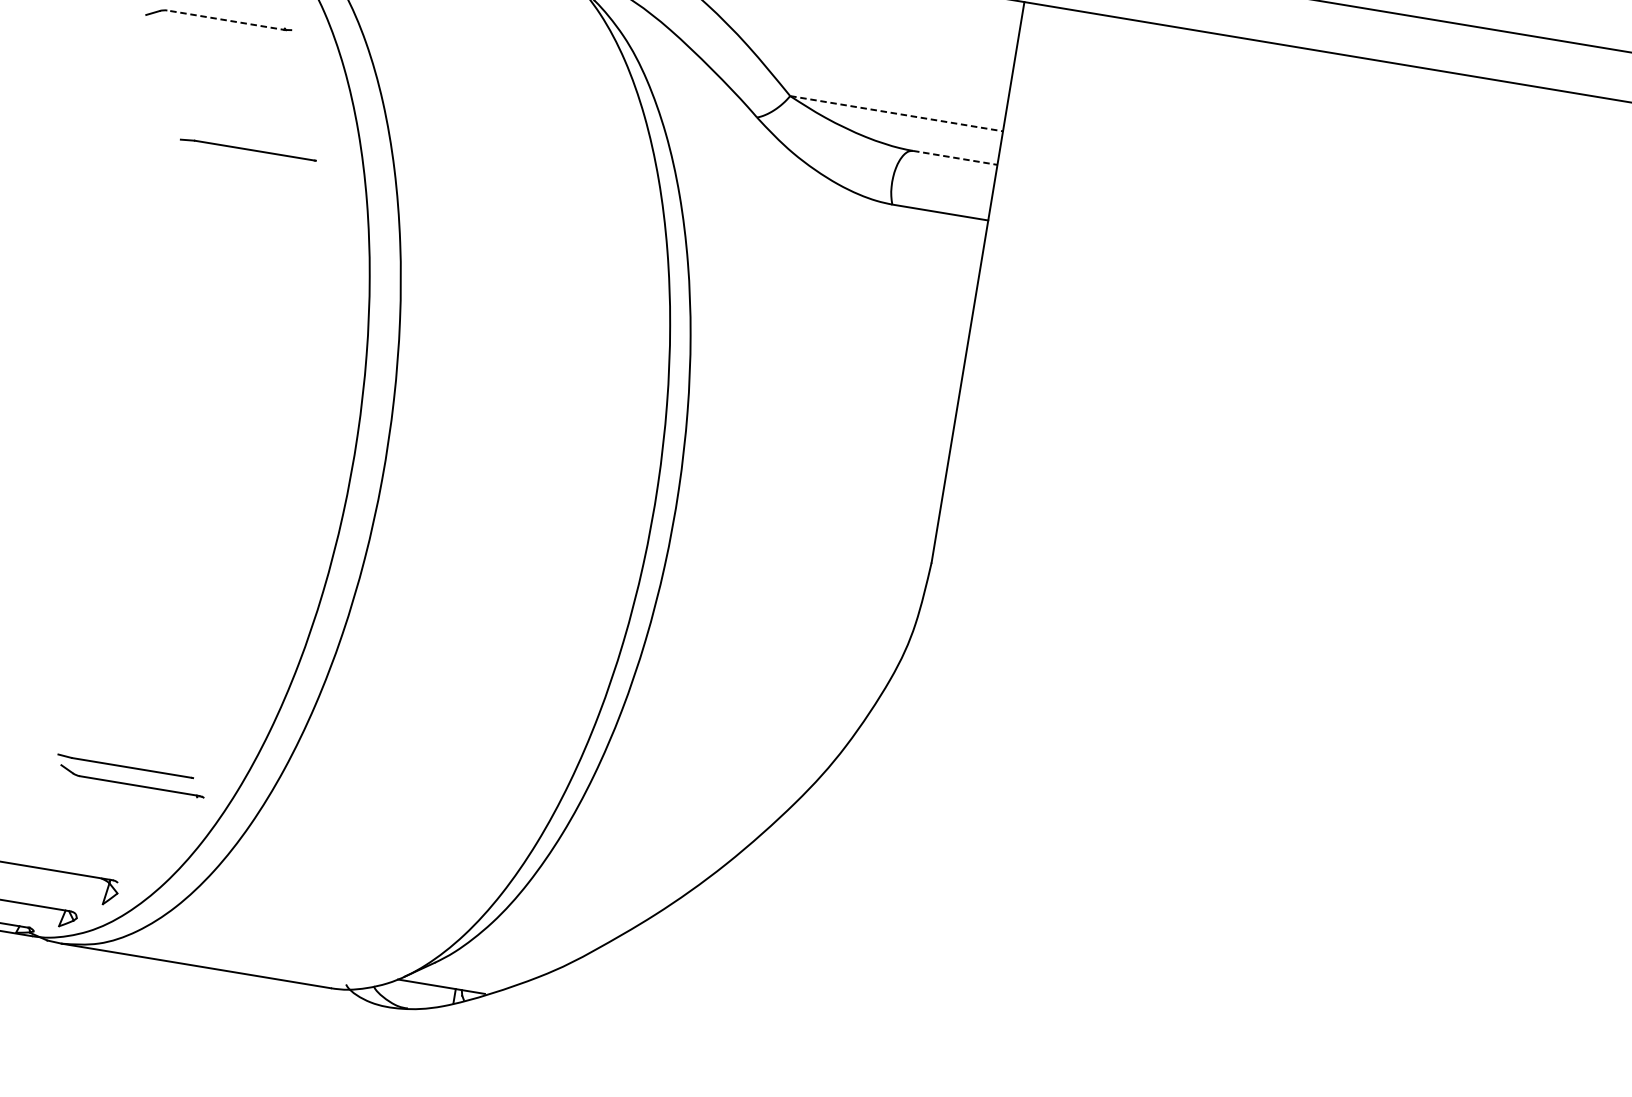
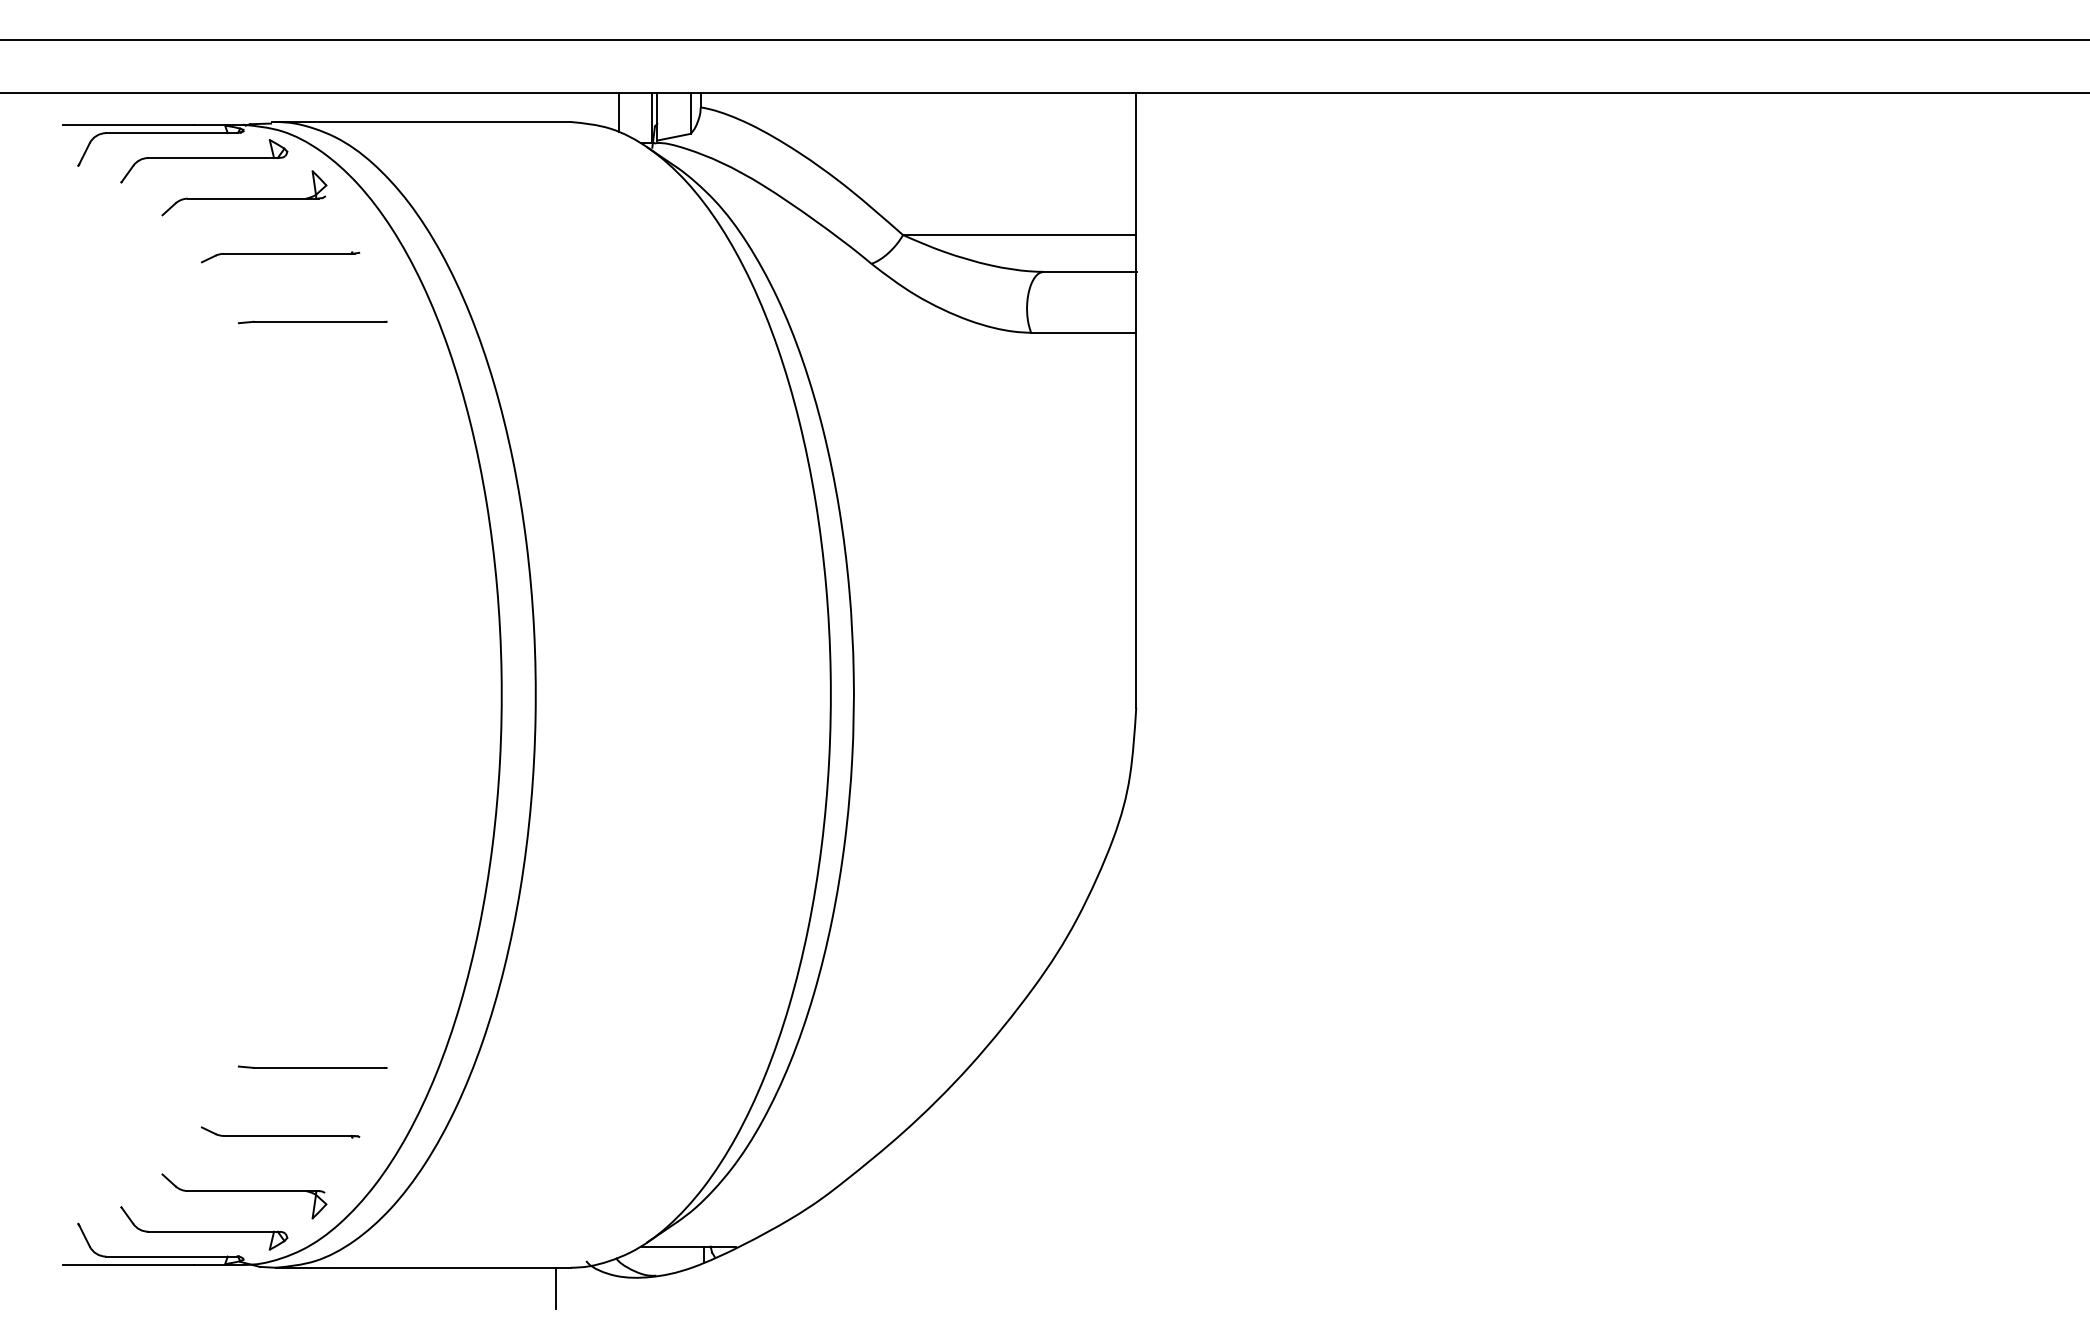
line: (227, 20) -> (289, 253), dashed -> solid
line: (896, 114) -> (1019, 235), dashed -> solid
part: (248, 150) -> (312, 322), moved
line: (955, 157) -> (1090, 271), dashed -> solid
part: (132, 781) -> (280, 1132), moved
line: (314, 1005) -> (556, 1288), added

